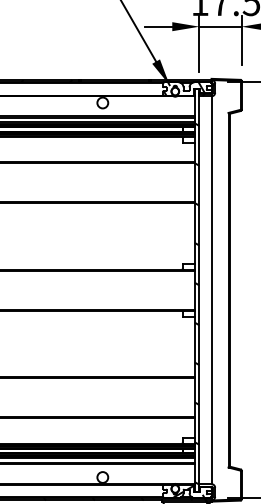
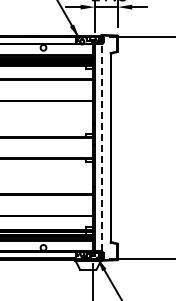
line: (211, 289) -> (101, 147), solid -> dashed

